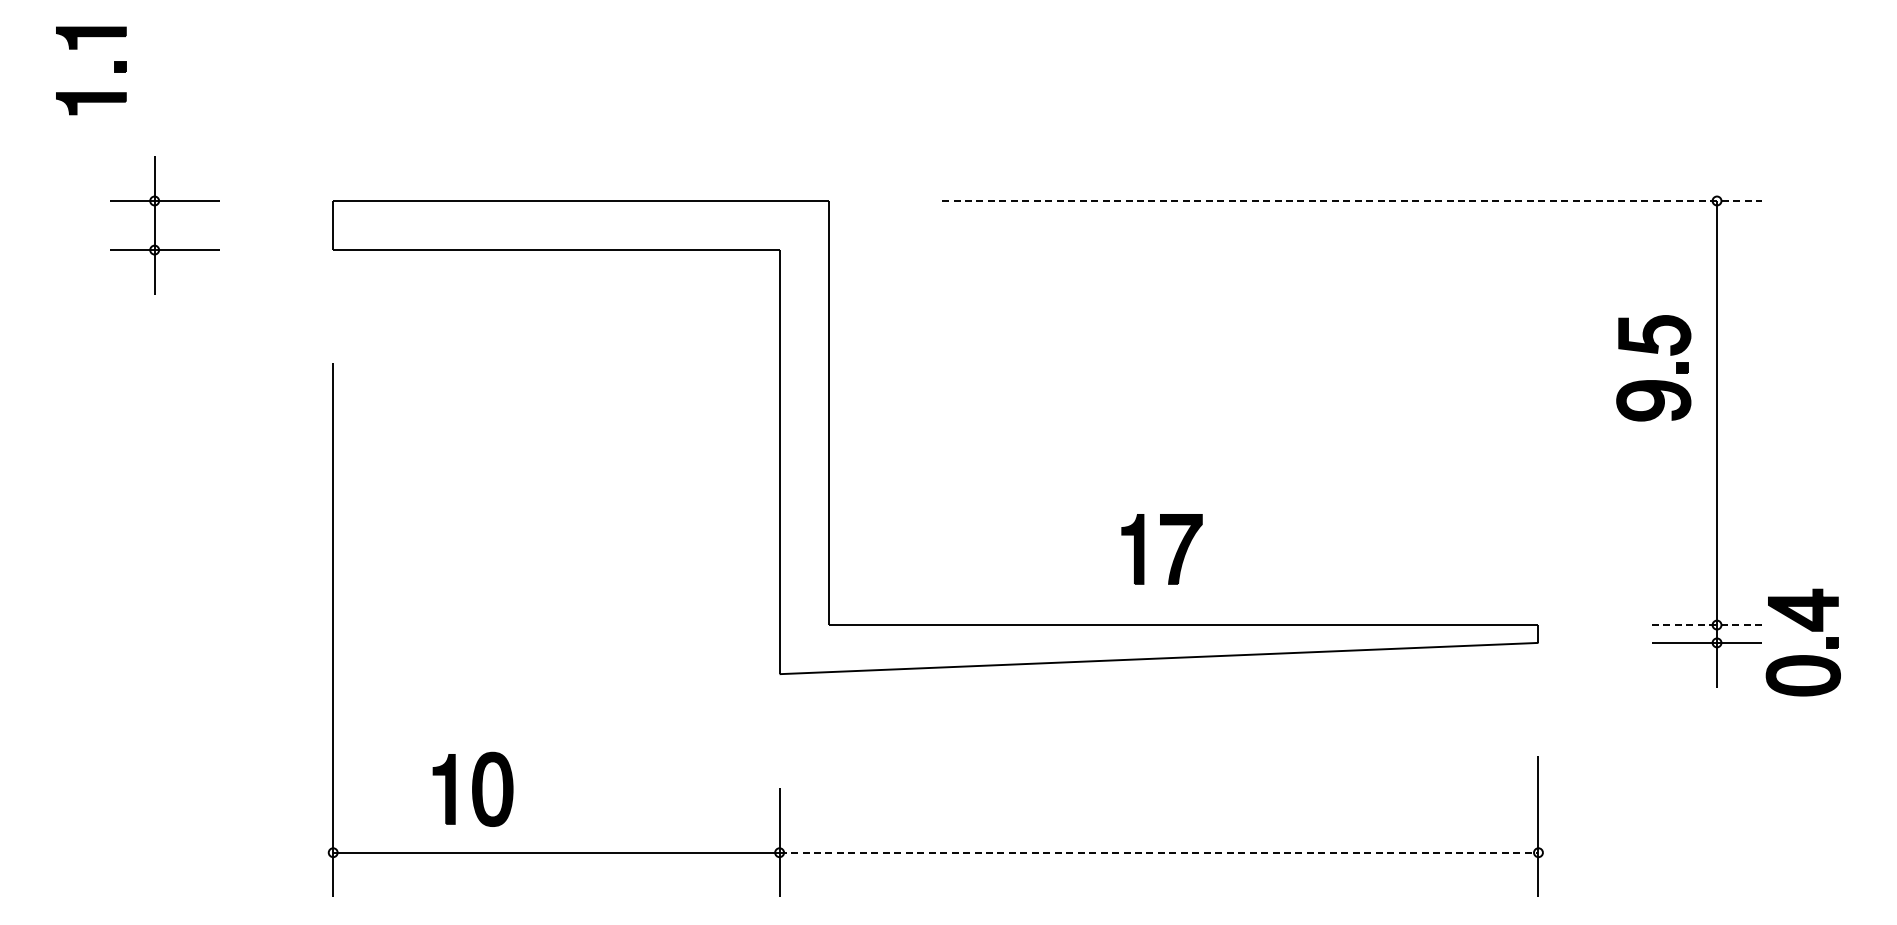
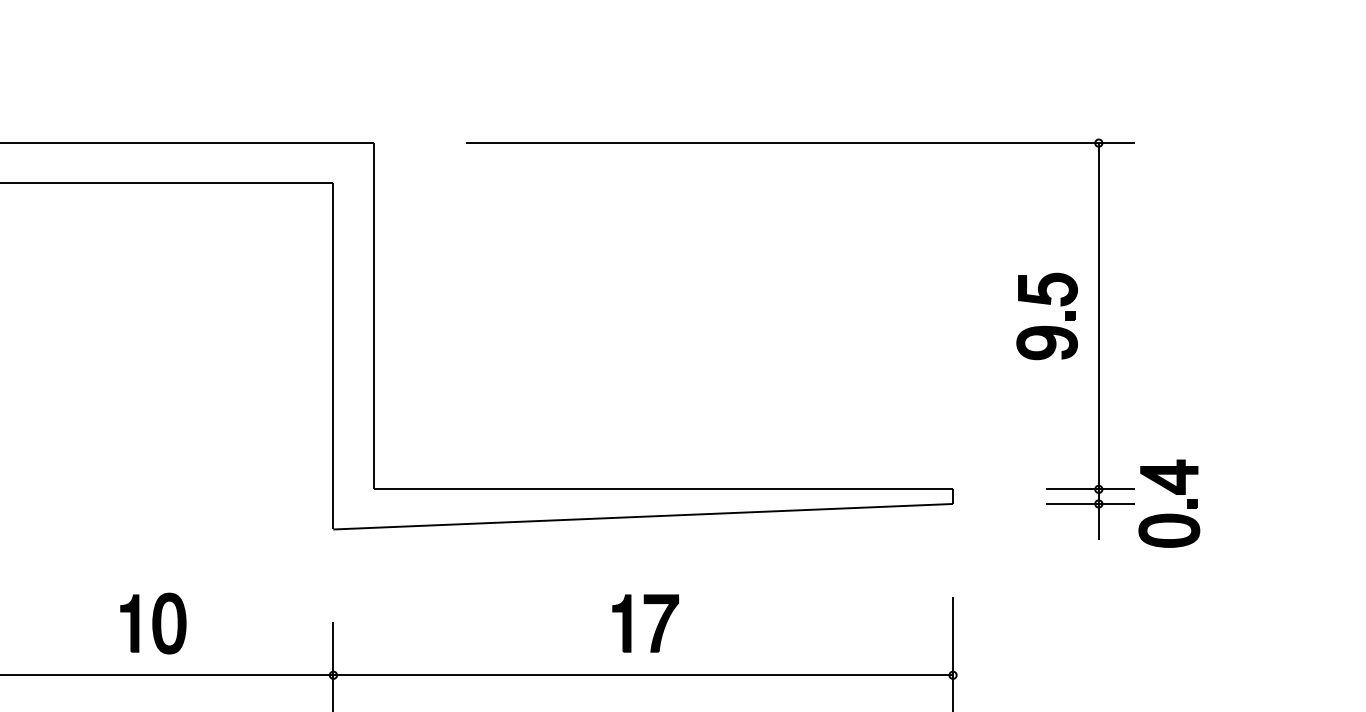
line: (1351, 200) -> (800, 142), dashed -> solid
part: (1653, 380) -> (1046, 326), moved
part: (1174, 556) -> (655, 629), moved
line: (1706, 625) -> (1090, 489), dashed -> solid
part: (472, 788) -> (152, 622), moved
line: (1159, 852) -> (643, 675), dashed -> solid

